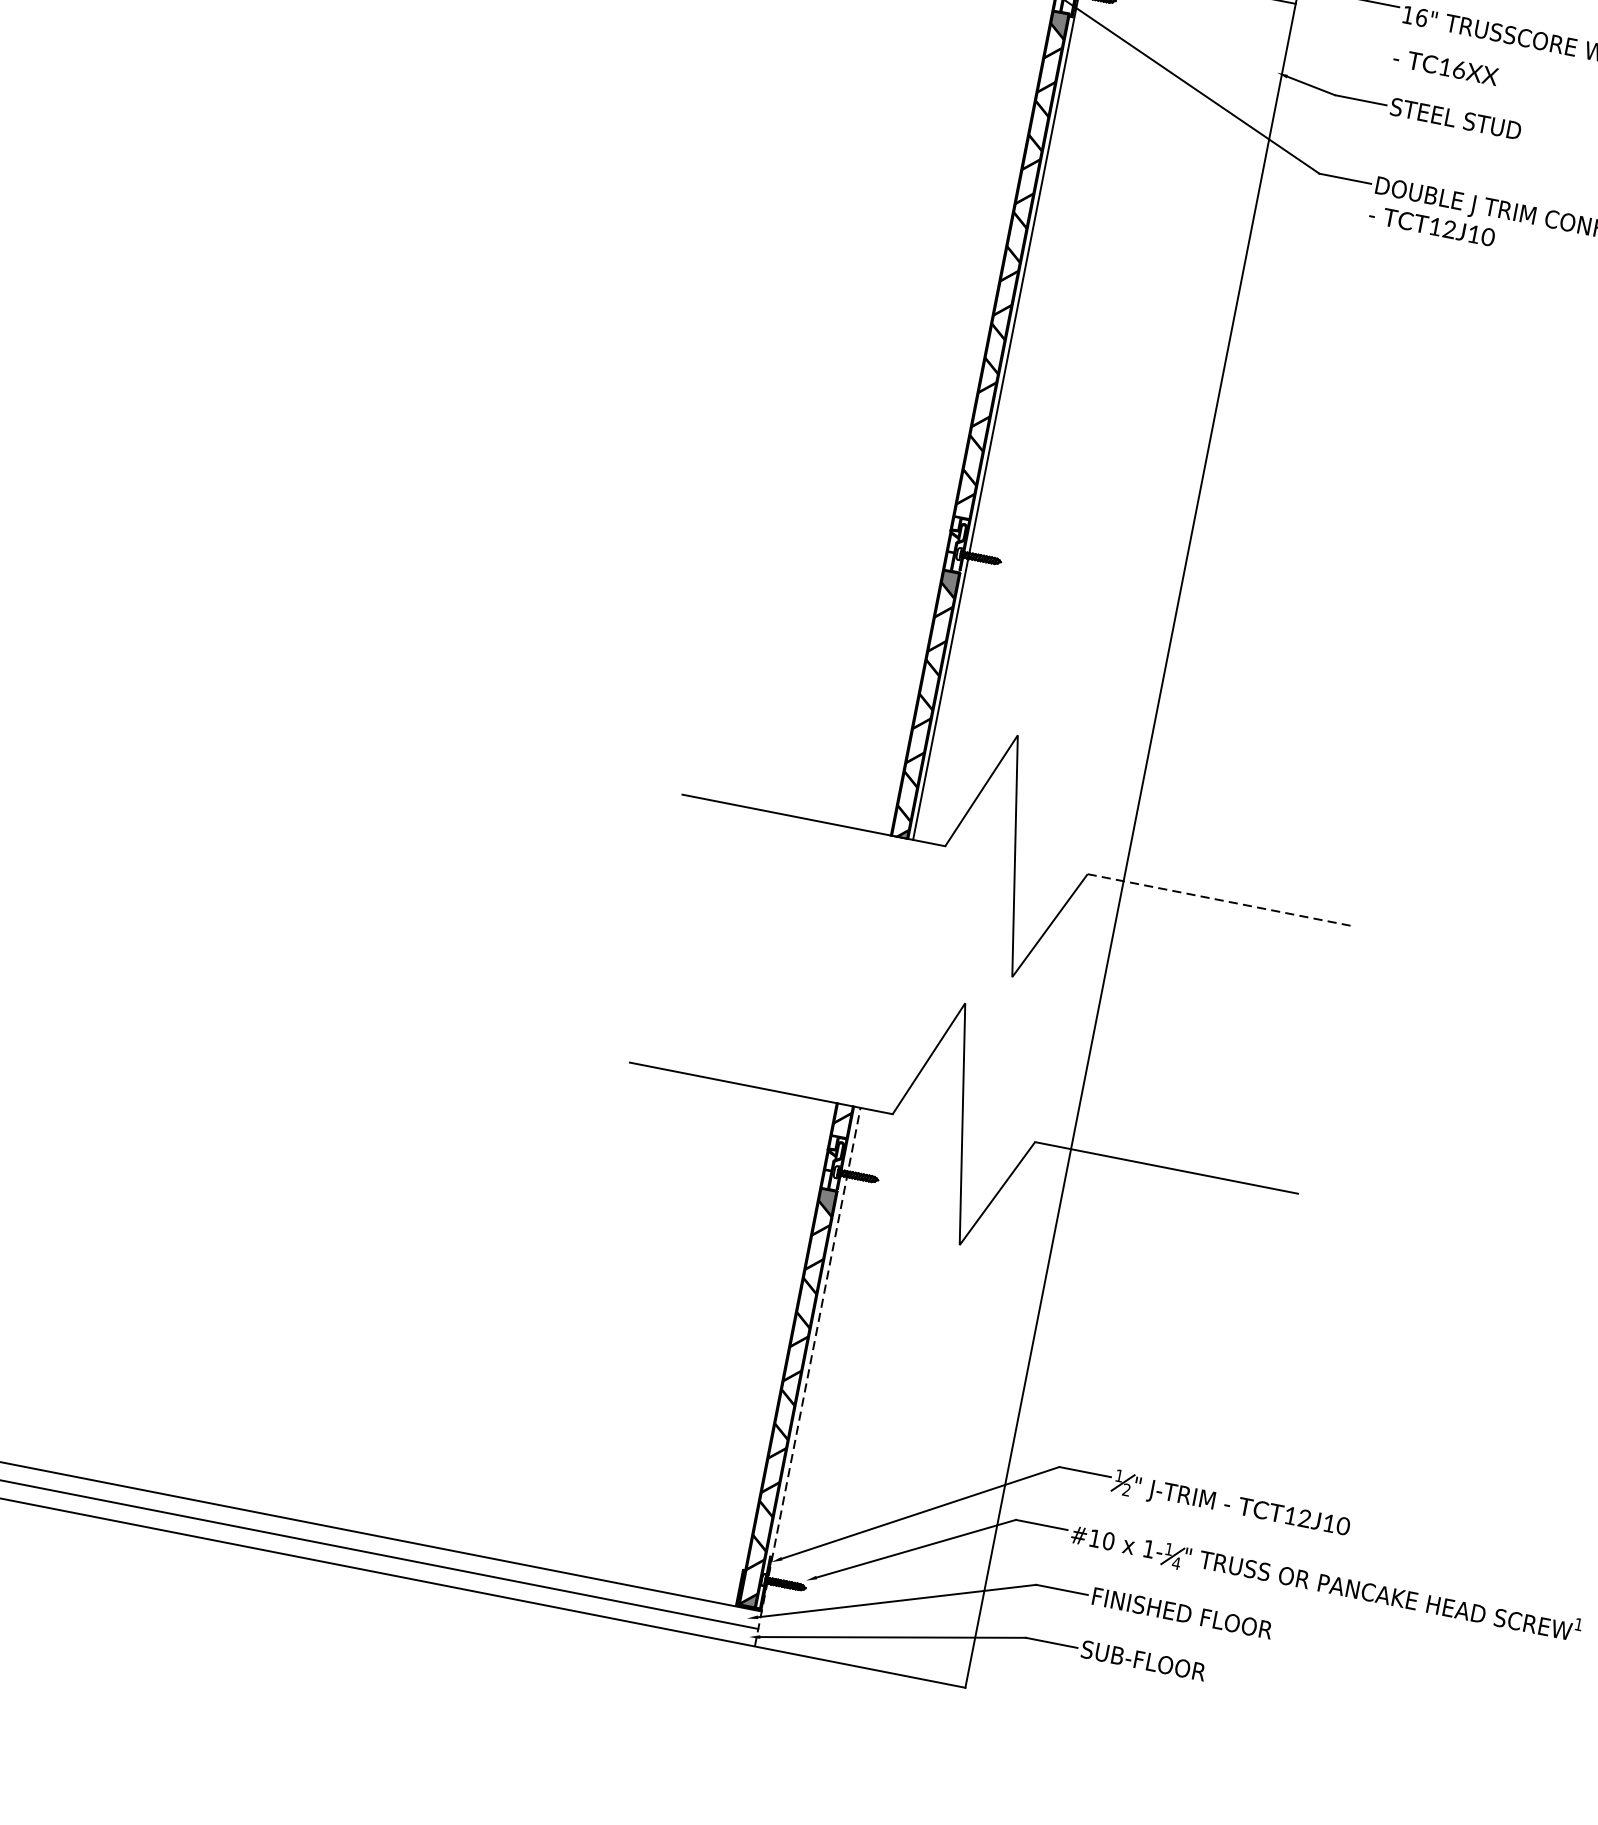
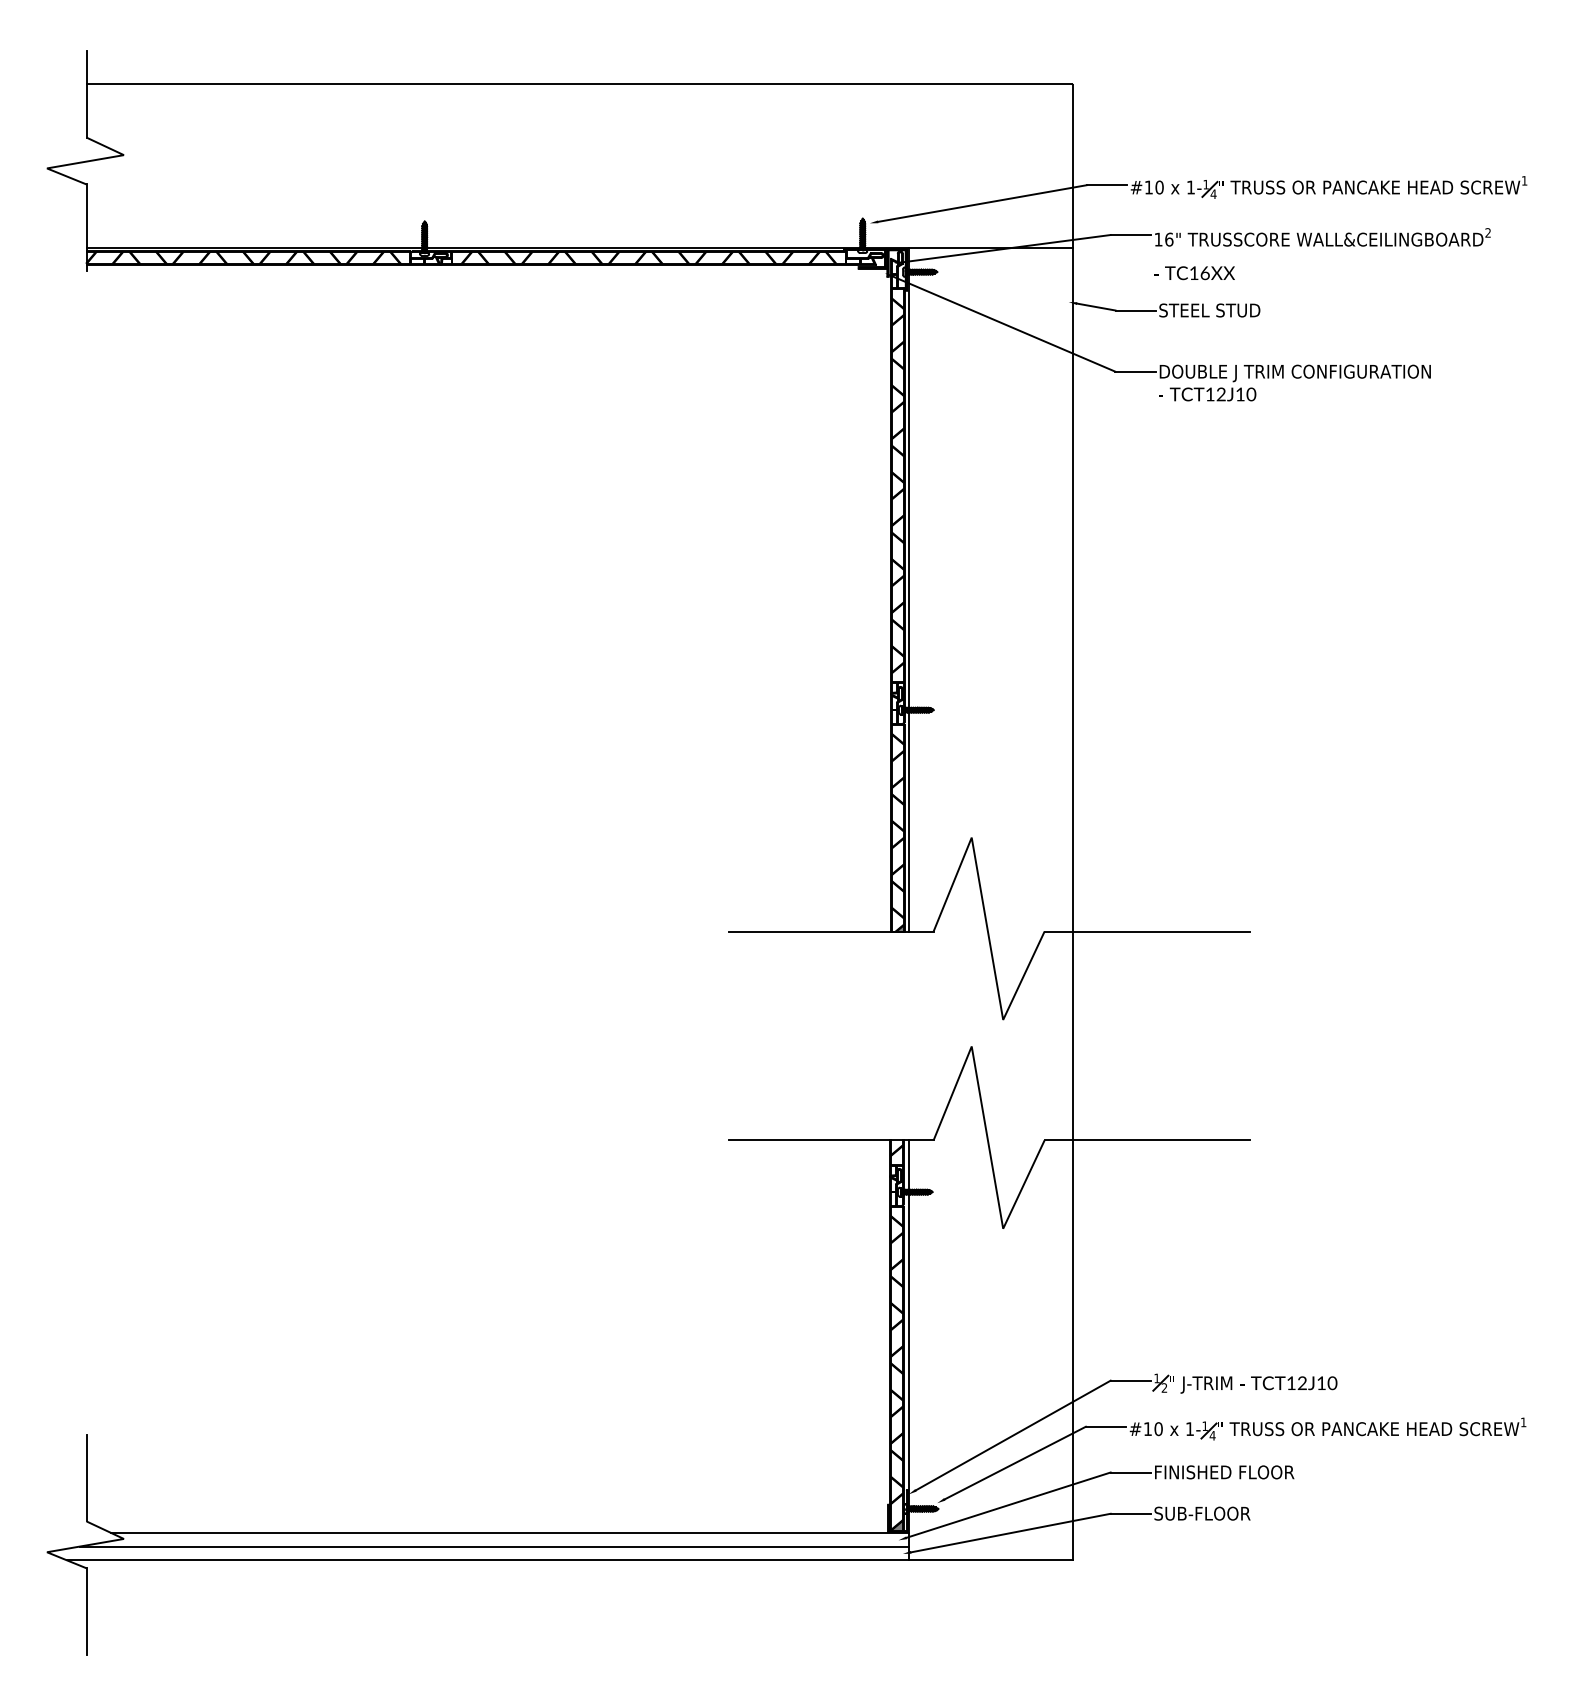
line: (1219, 899) -> (1147, 931), dashed -> solid
line: (807, 1377) -> (908, 1350), dashed -> solid

